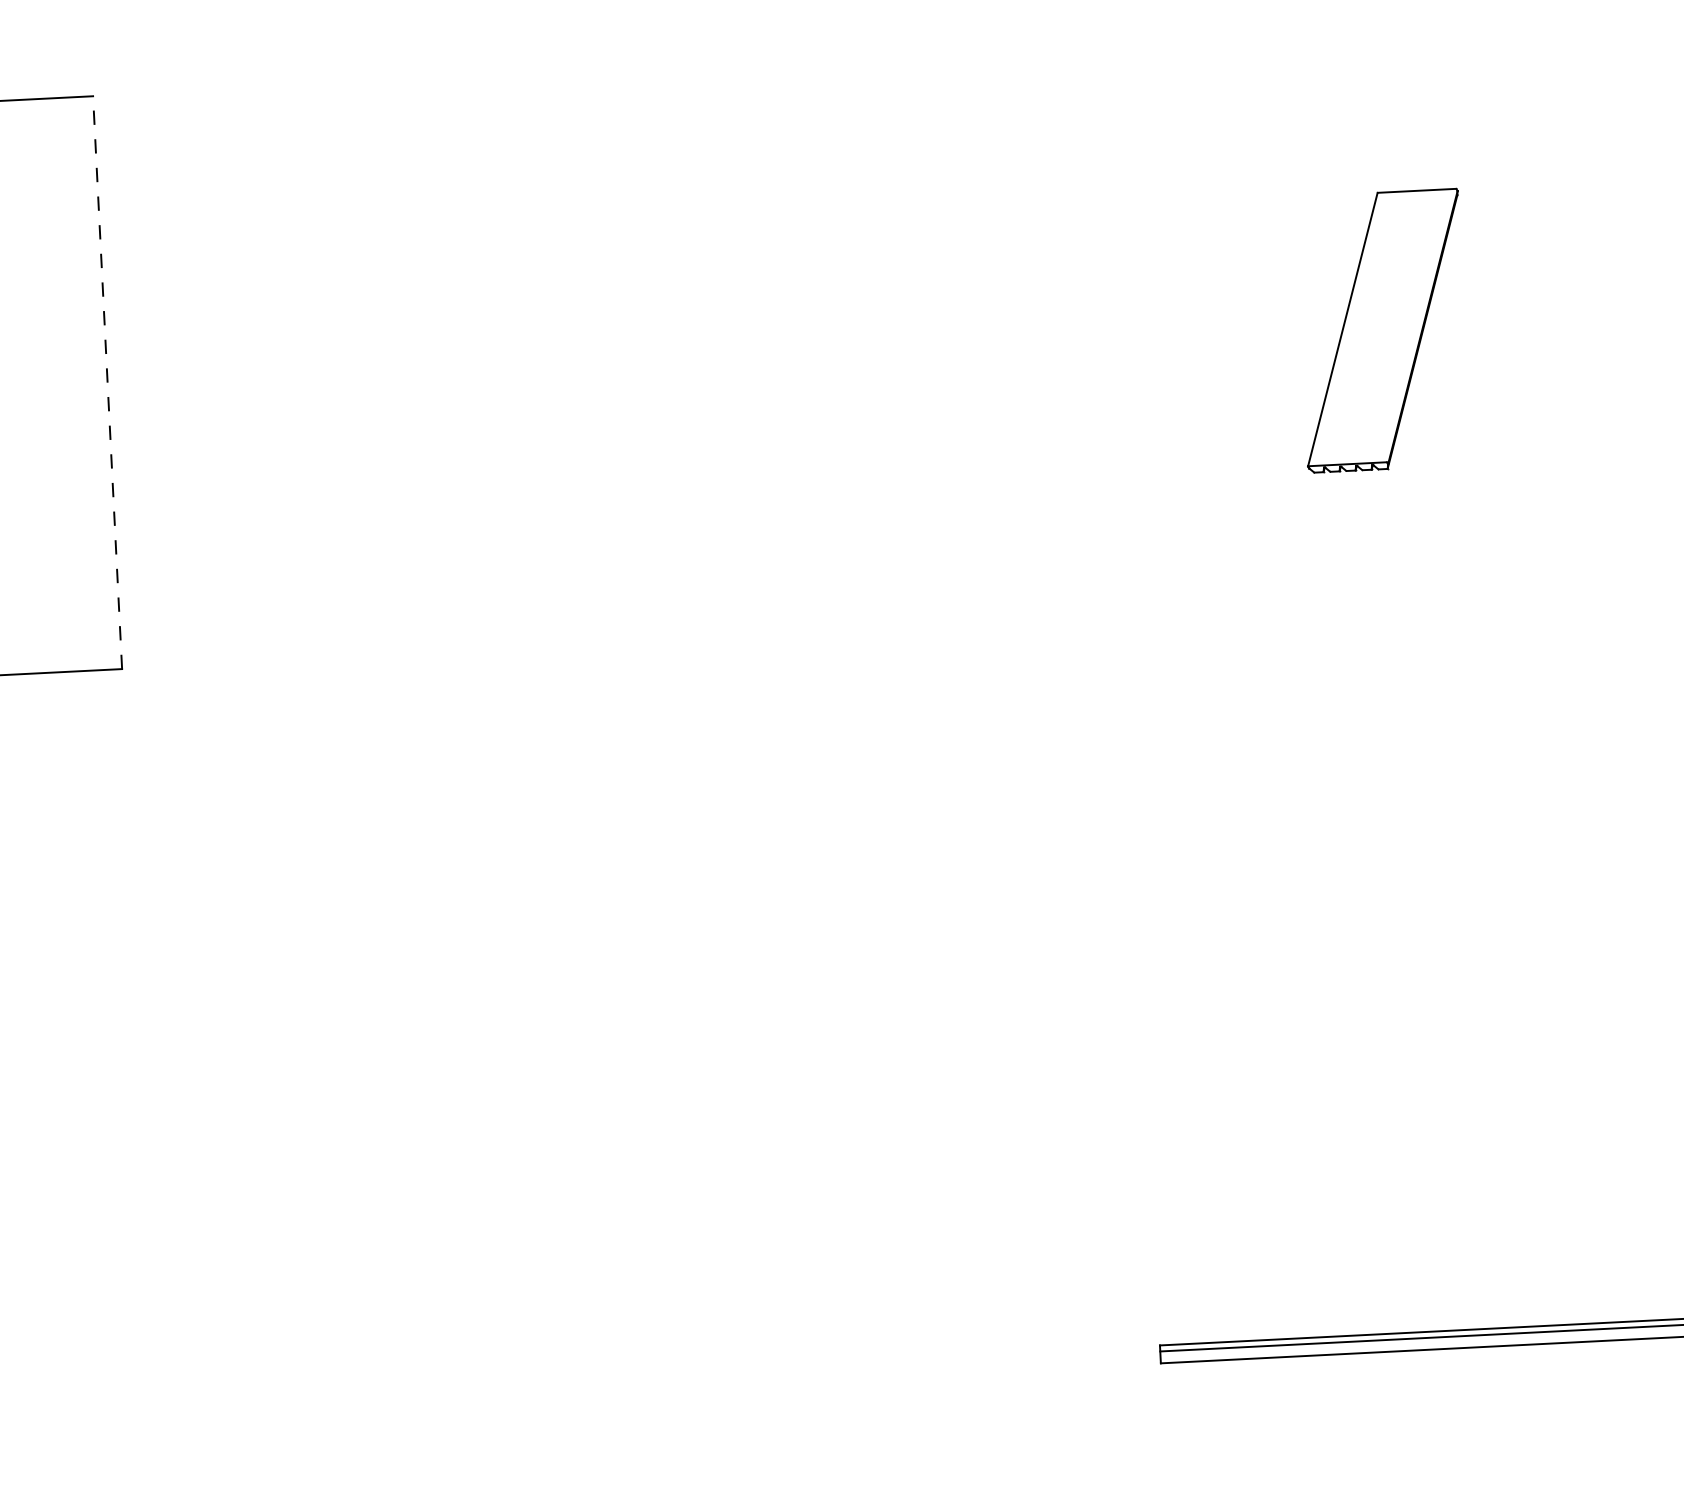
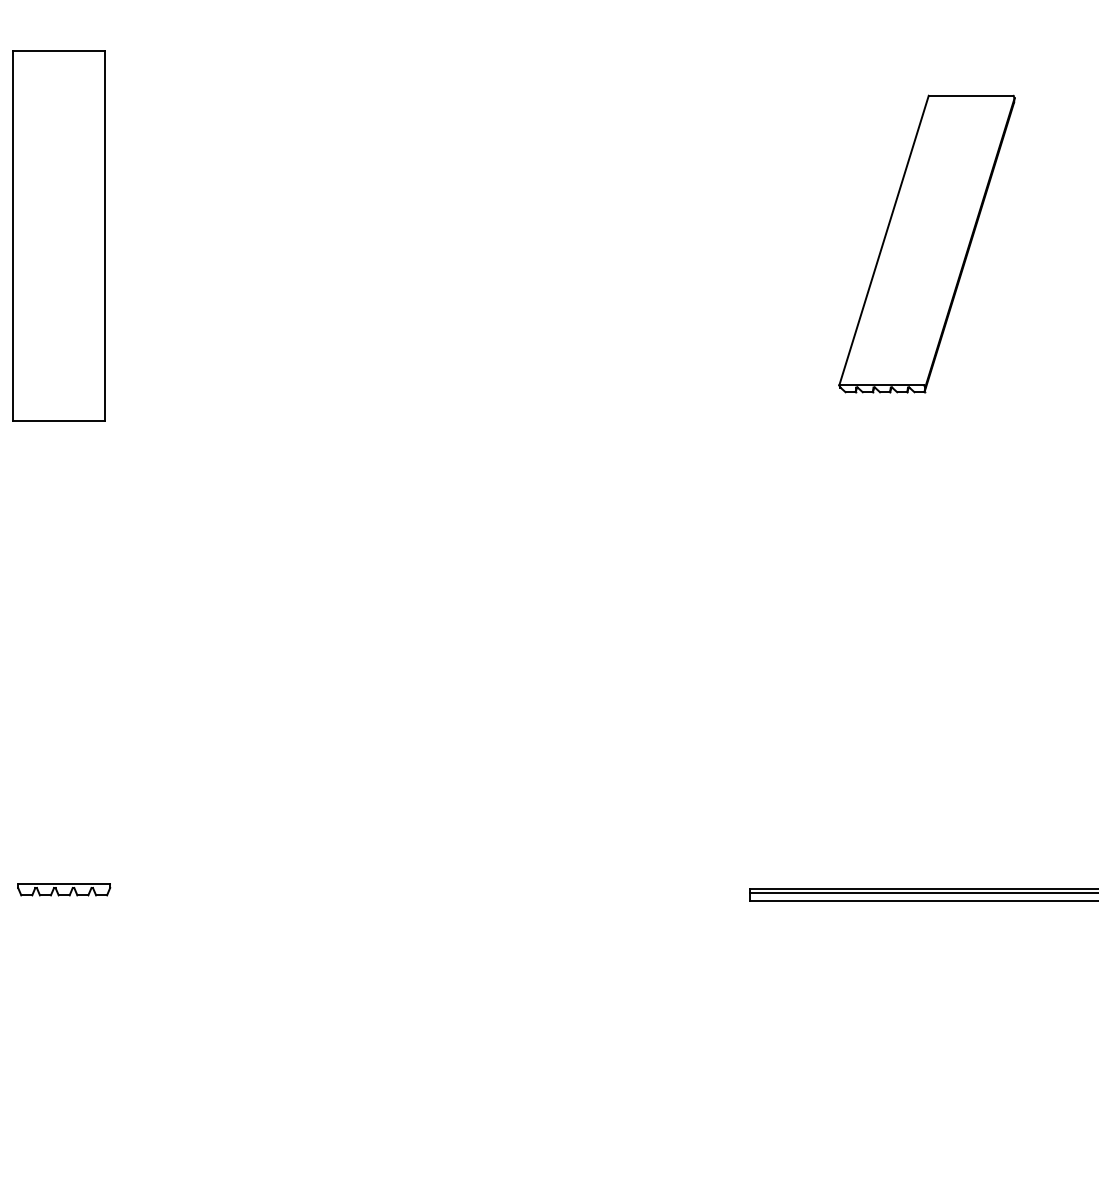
part: (1382, 330) -> (926, 243), size x1.67
line: (107, 382) -> (104, 235), dashed -> solid
part: (96, 1399) -> (64, 889), added

